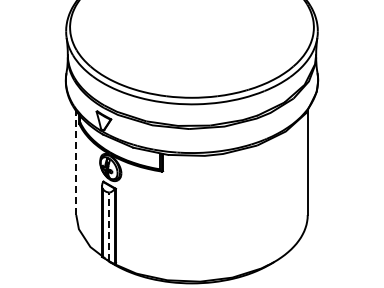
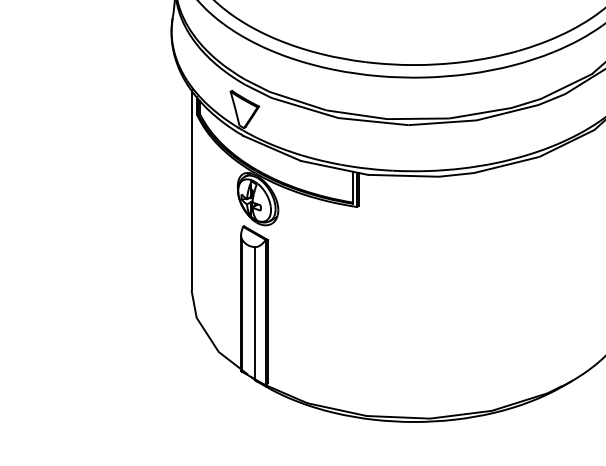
line: (76, 162) -> (192, 189), dashed -> solid
line: (109, 226) -> (255, 312), dashed -> solid

